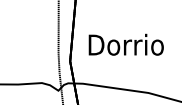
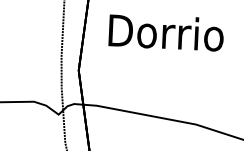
text: (125, 44) -> (165, 32), moved

